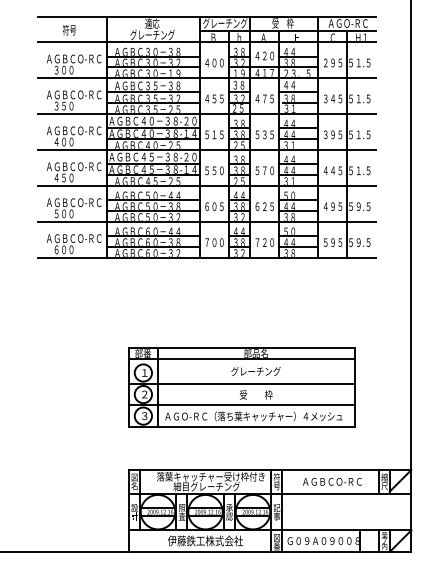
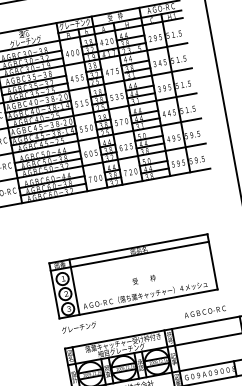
text: (255, 371) -> (78, 327), moved
line: (242, 383) -> (133, 273), removed
line: (242, 405) -> (136, 288), removed
text: (332, 481) -> (205, 311), moved

